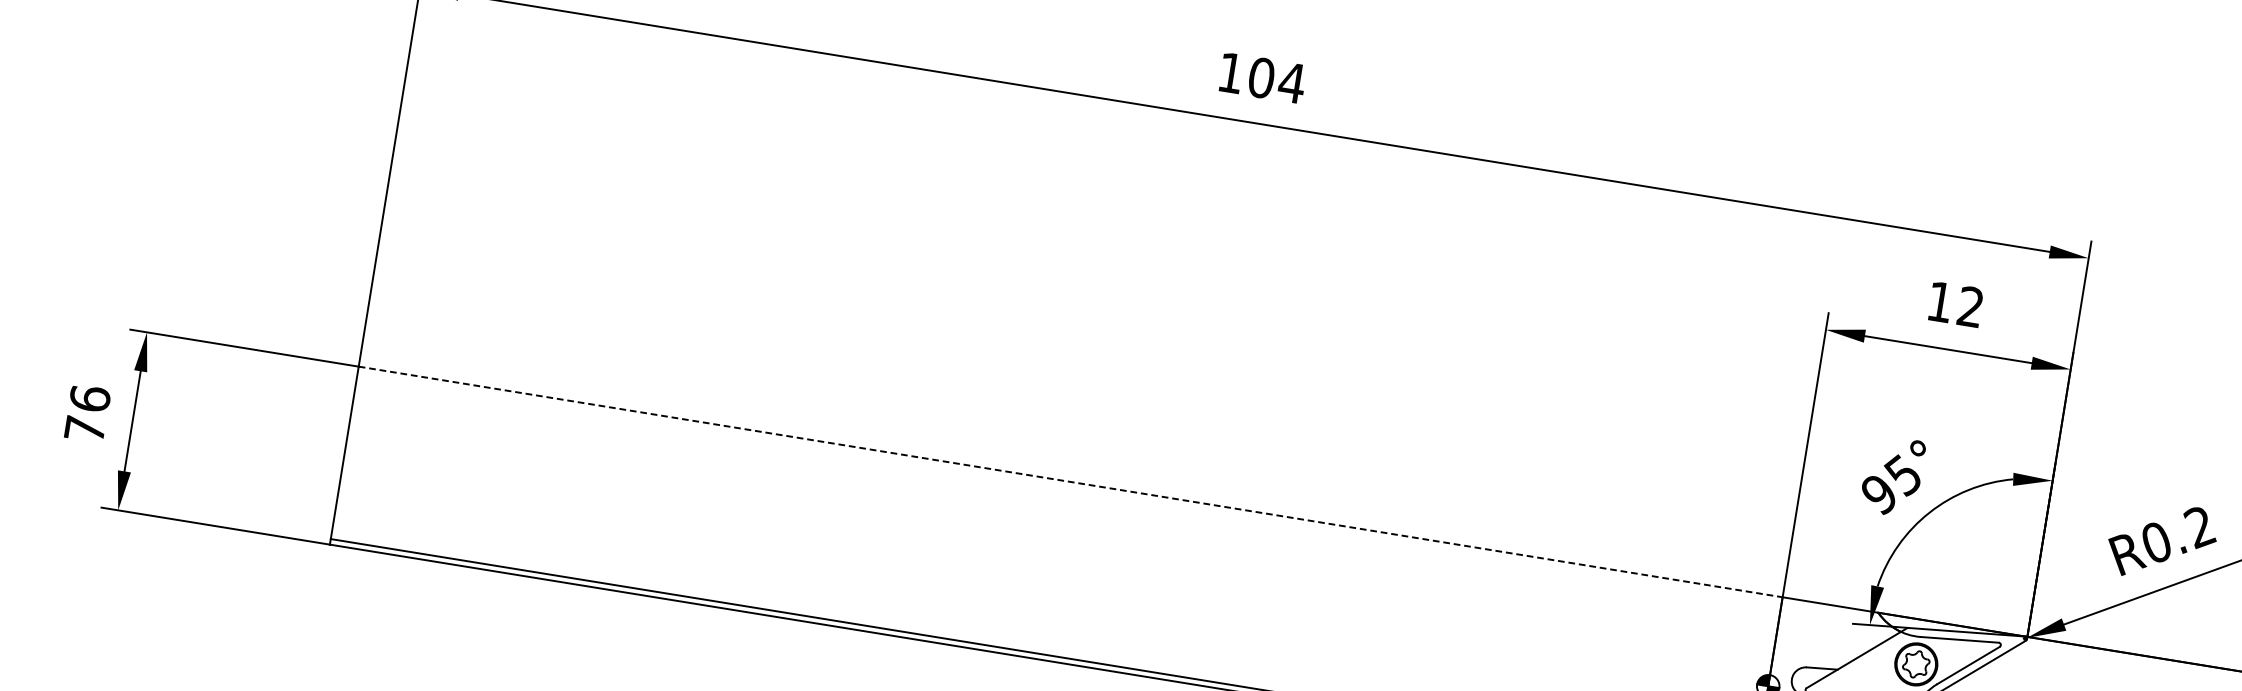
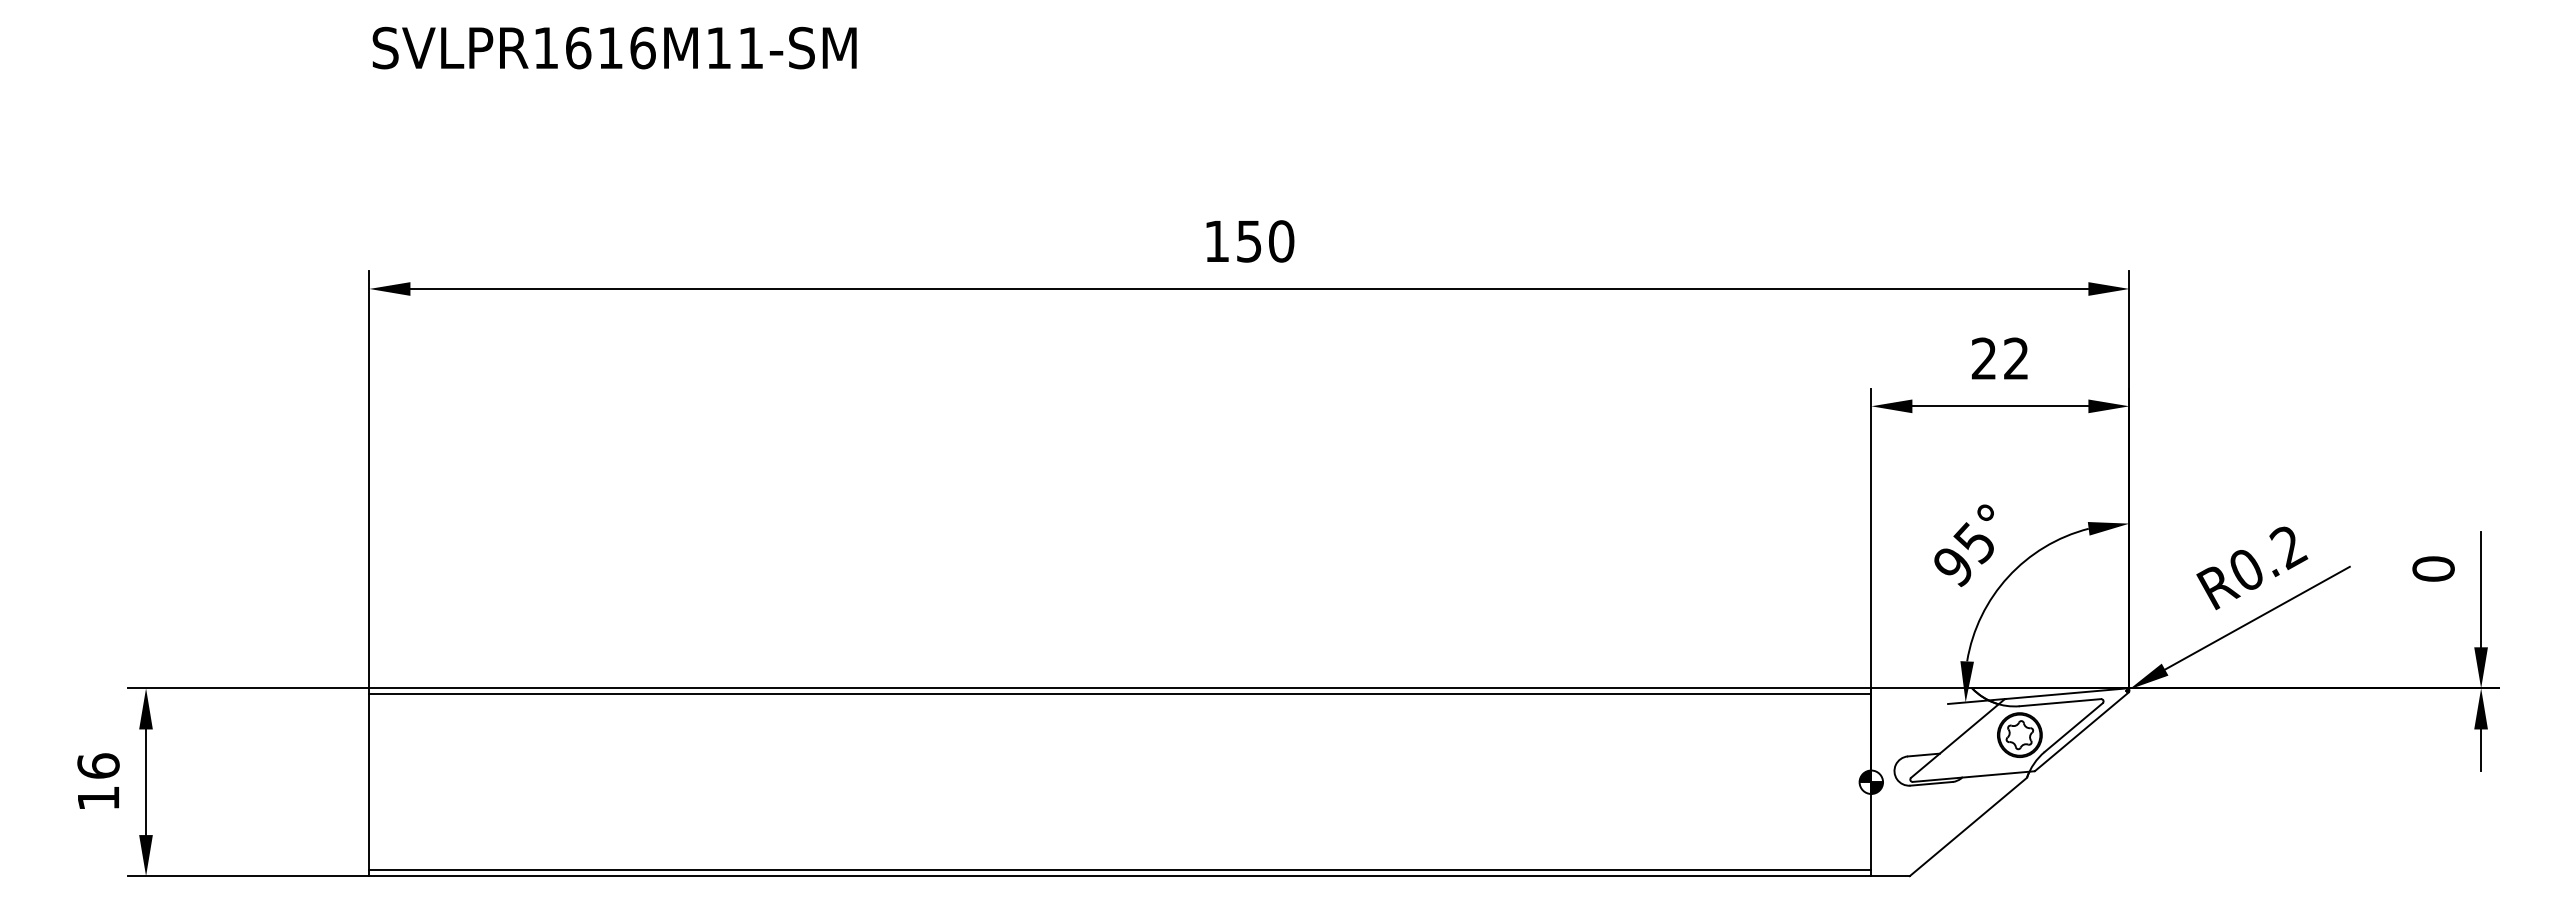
text: (1276, 80) -> (1265, 241), 104 -> 150
text: (1939, 301) -> (1983, 358), 12 -> 22
text: (85, 429) -> (98, 798), 76 -> 16
line: (1070, 482) -> (1120, 688), dashed -> solid
line: (1069, 487) -> (1120, 694), added

